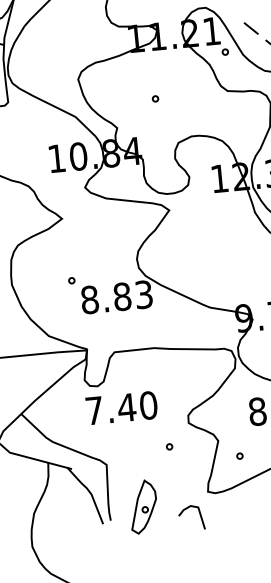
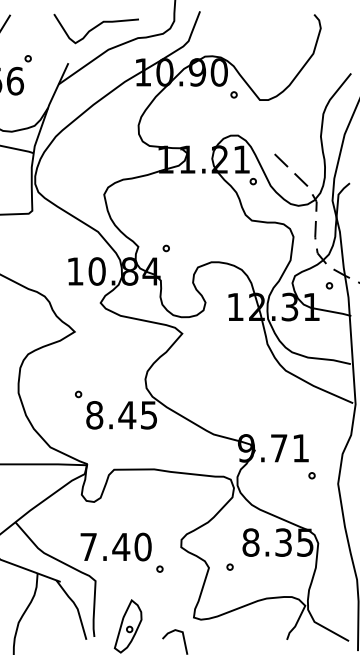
part: (154, 99) -> (165, 248), moved
text: (132, 296) -> (137, 415), 8.83 -> 8.45
text: (121, 407) -> (115, 546), moved
part: (239, 455) -> (229, 566), moved

